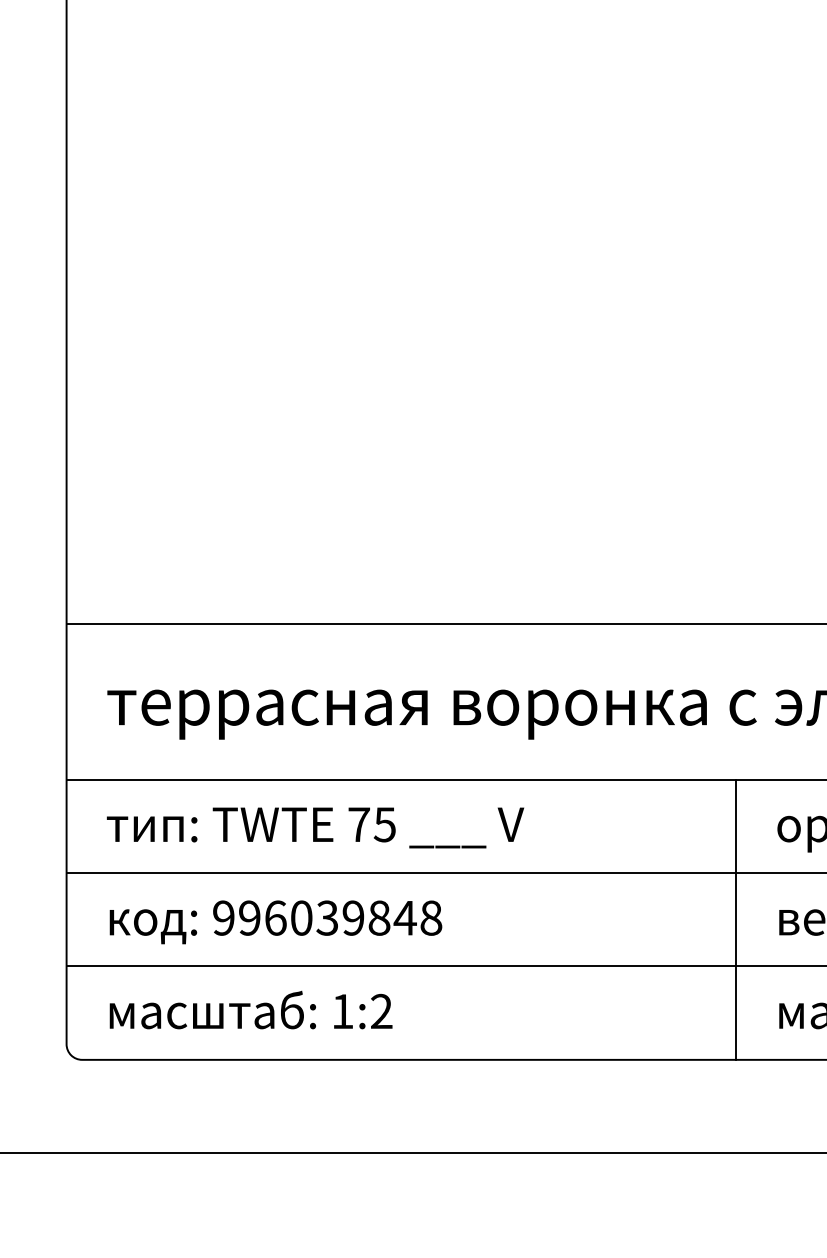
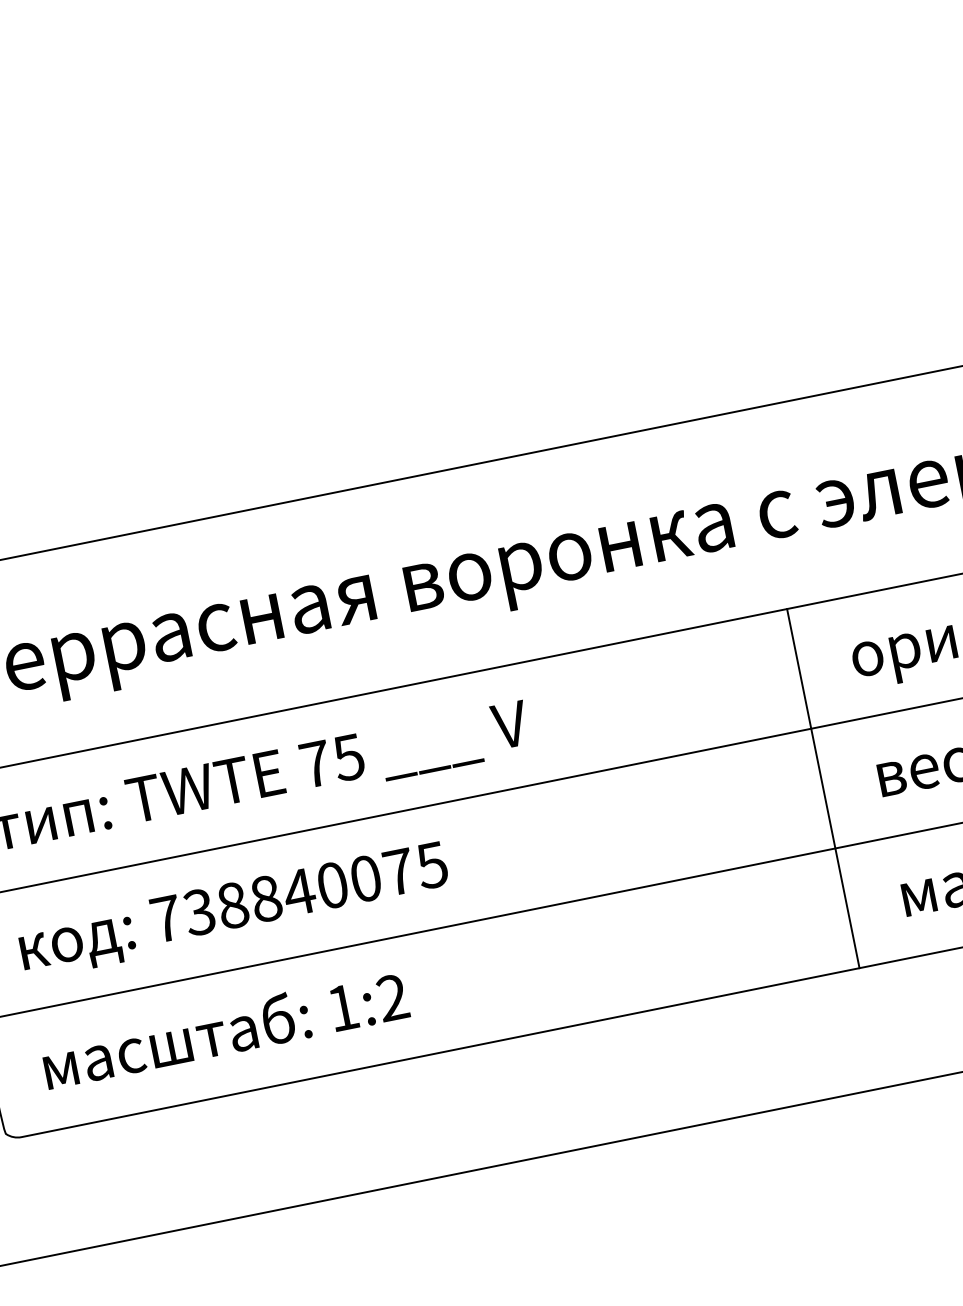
text: (327, 917) -> (299, 891), 996039848 -> 738840075

